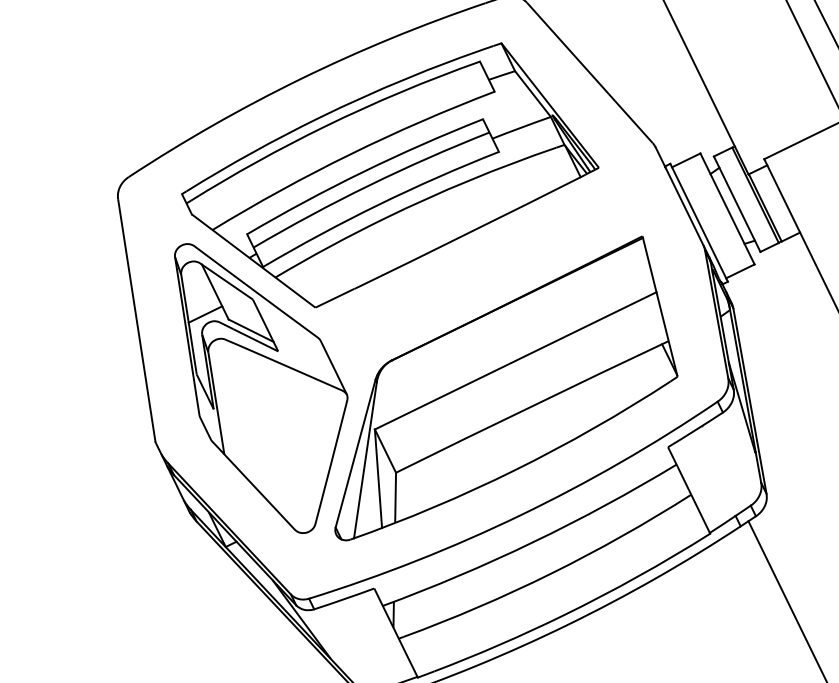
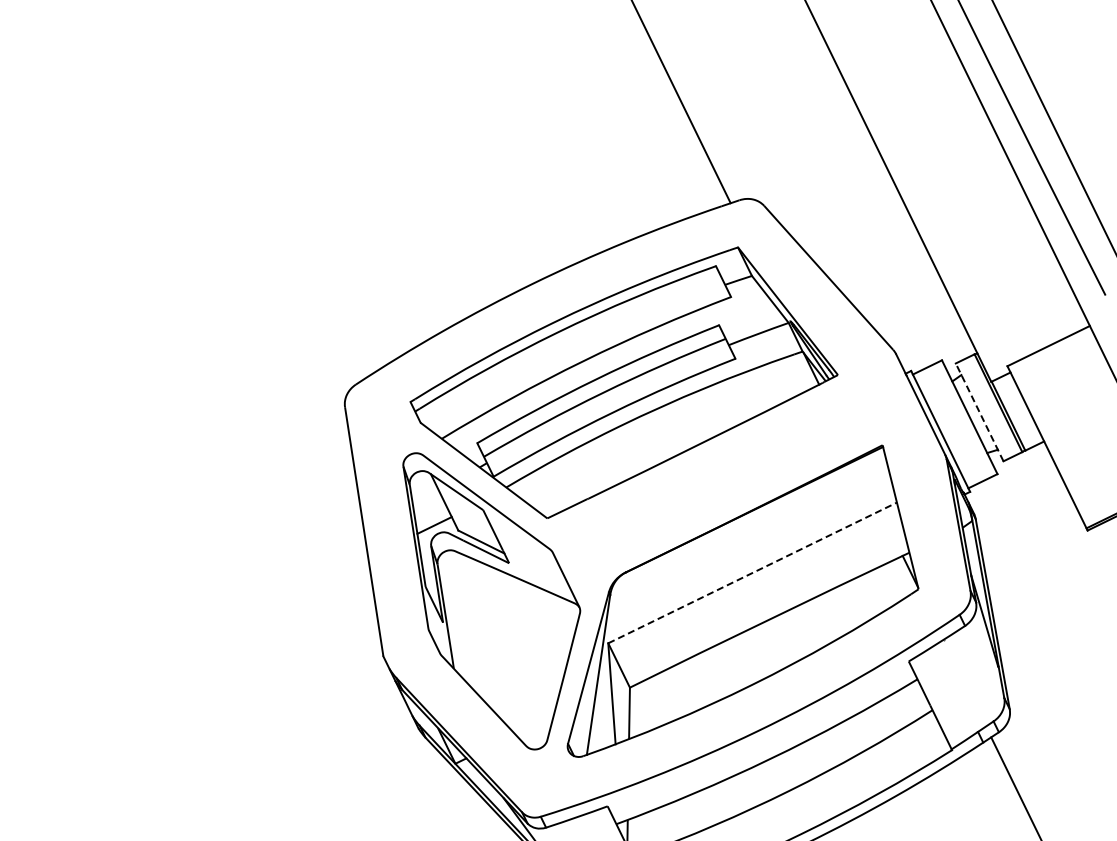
line: (737, 203) -> (979, 411), solid -> dashed
line: (515, 360) -> (752, 572), solid -> dashed

